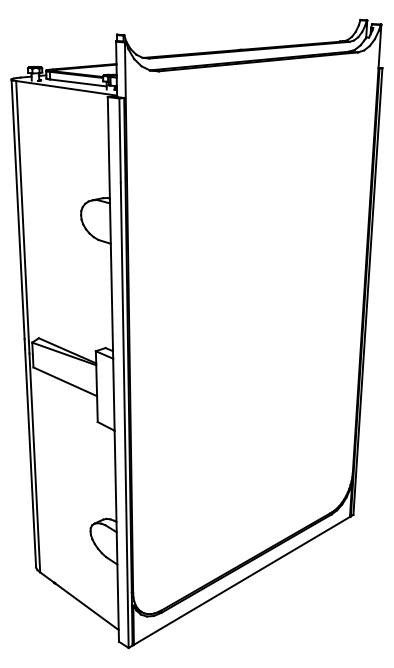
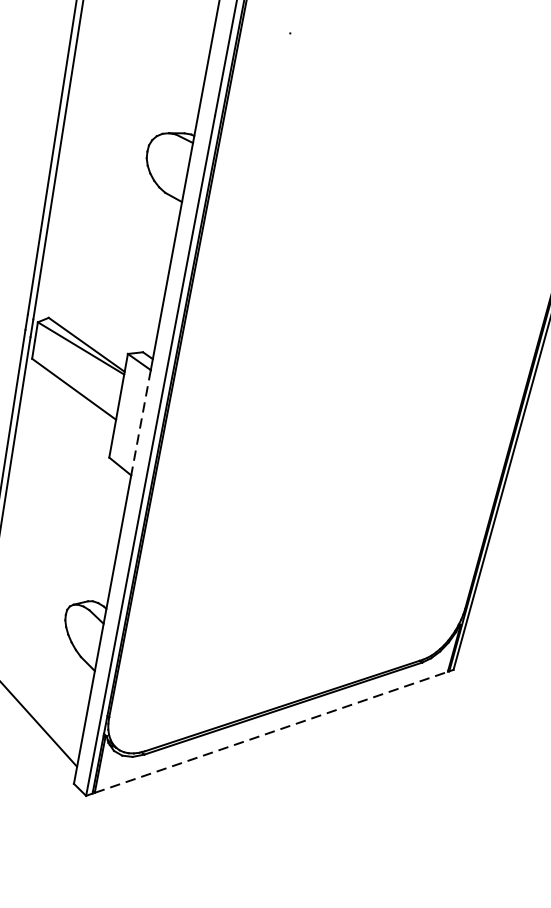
line: (113, 395) -> (140, 423), solid -> dashed
line: (241, 580) -> (270, 731), solid -> dashed

